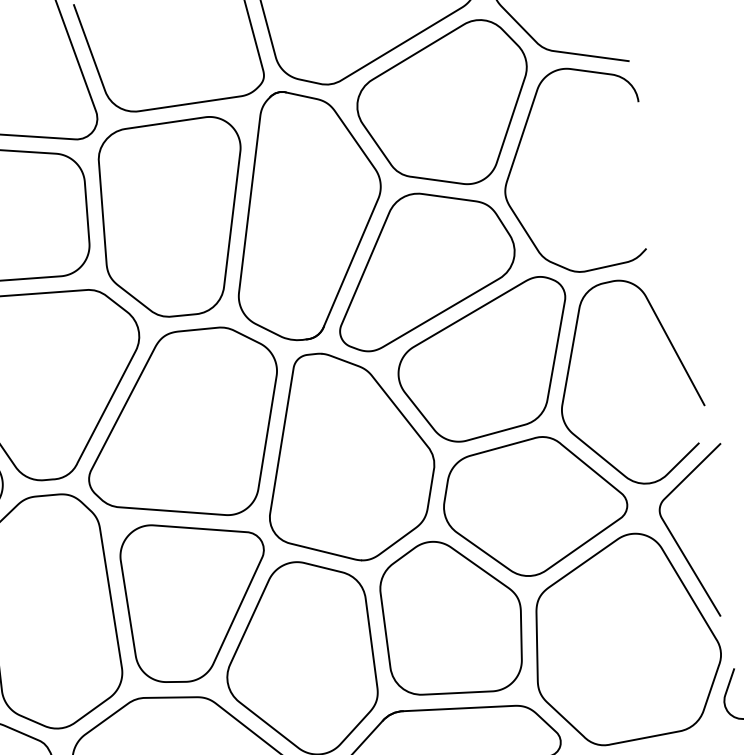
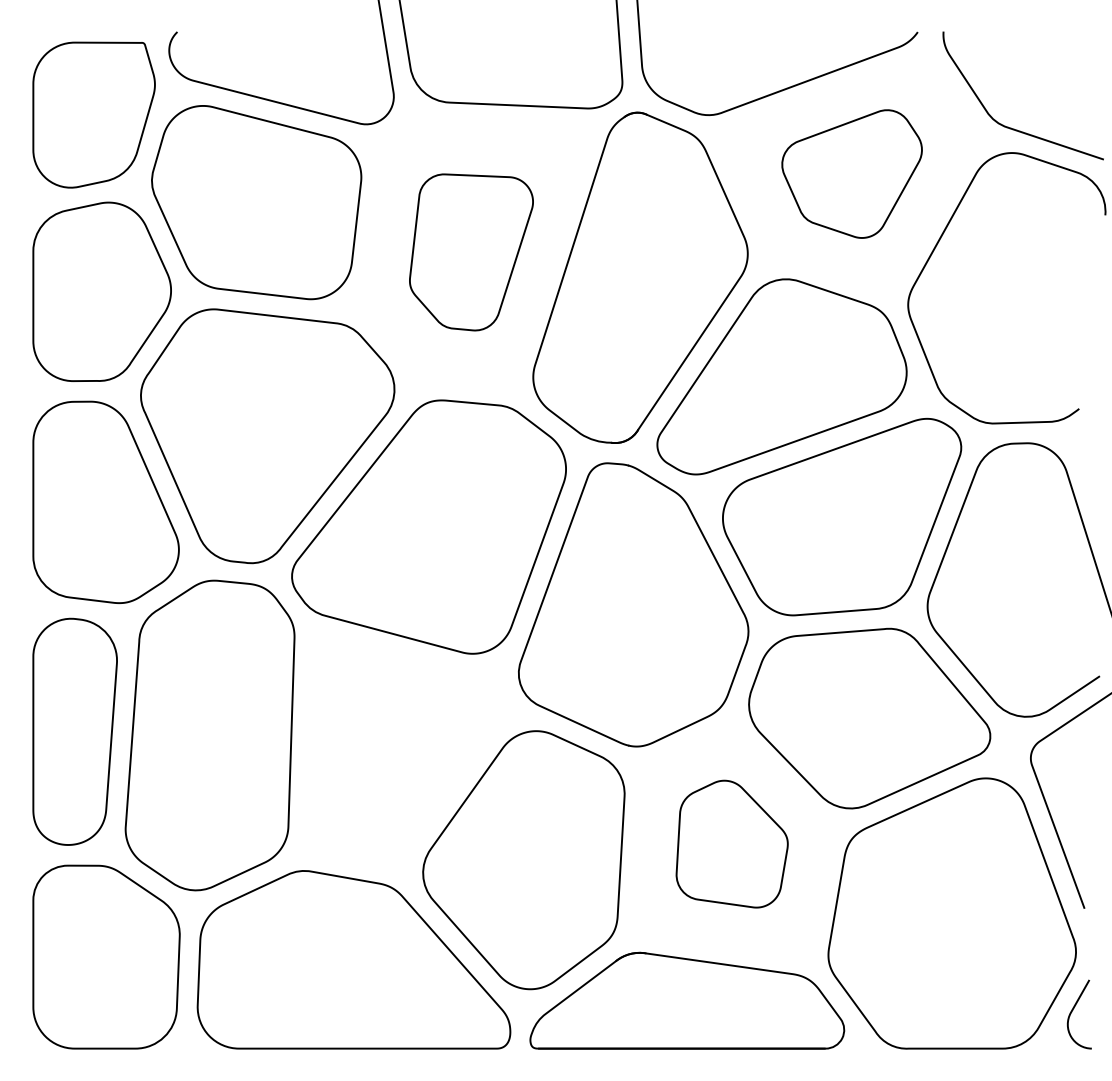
part: (445, 107) -> (851, 173), size x0.6
part: (176, 218) -> (471, 252), size x0.6
part: (198, 597) -> (406, 753), removed
part: (451, 618) -> (731, 843), size x0.6

